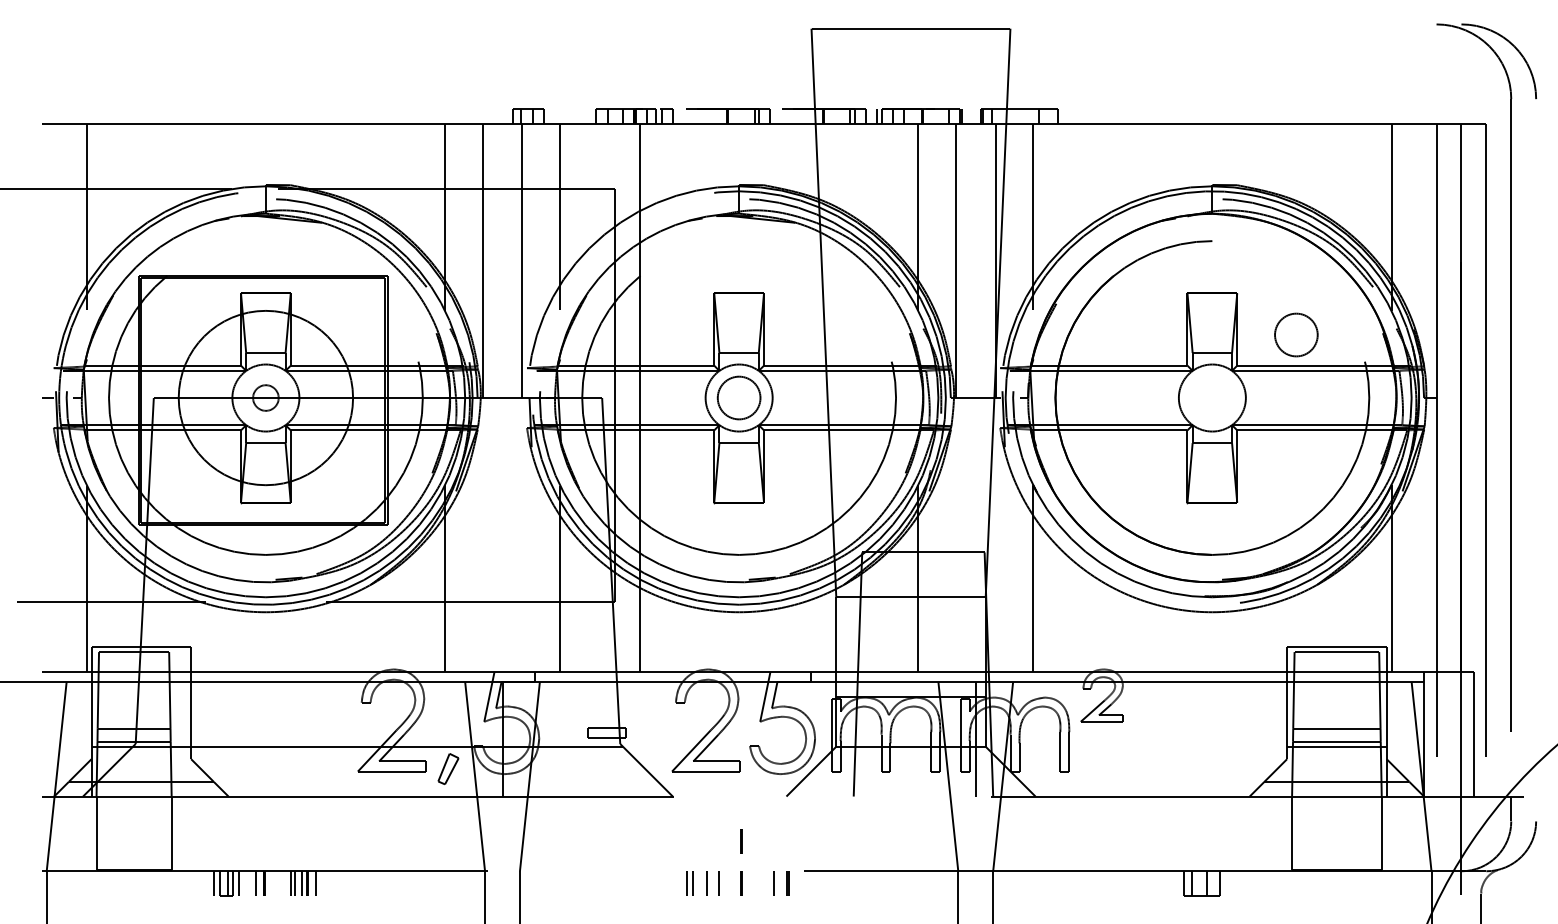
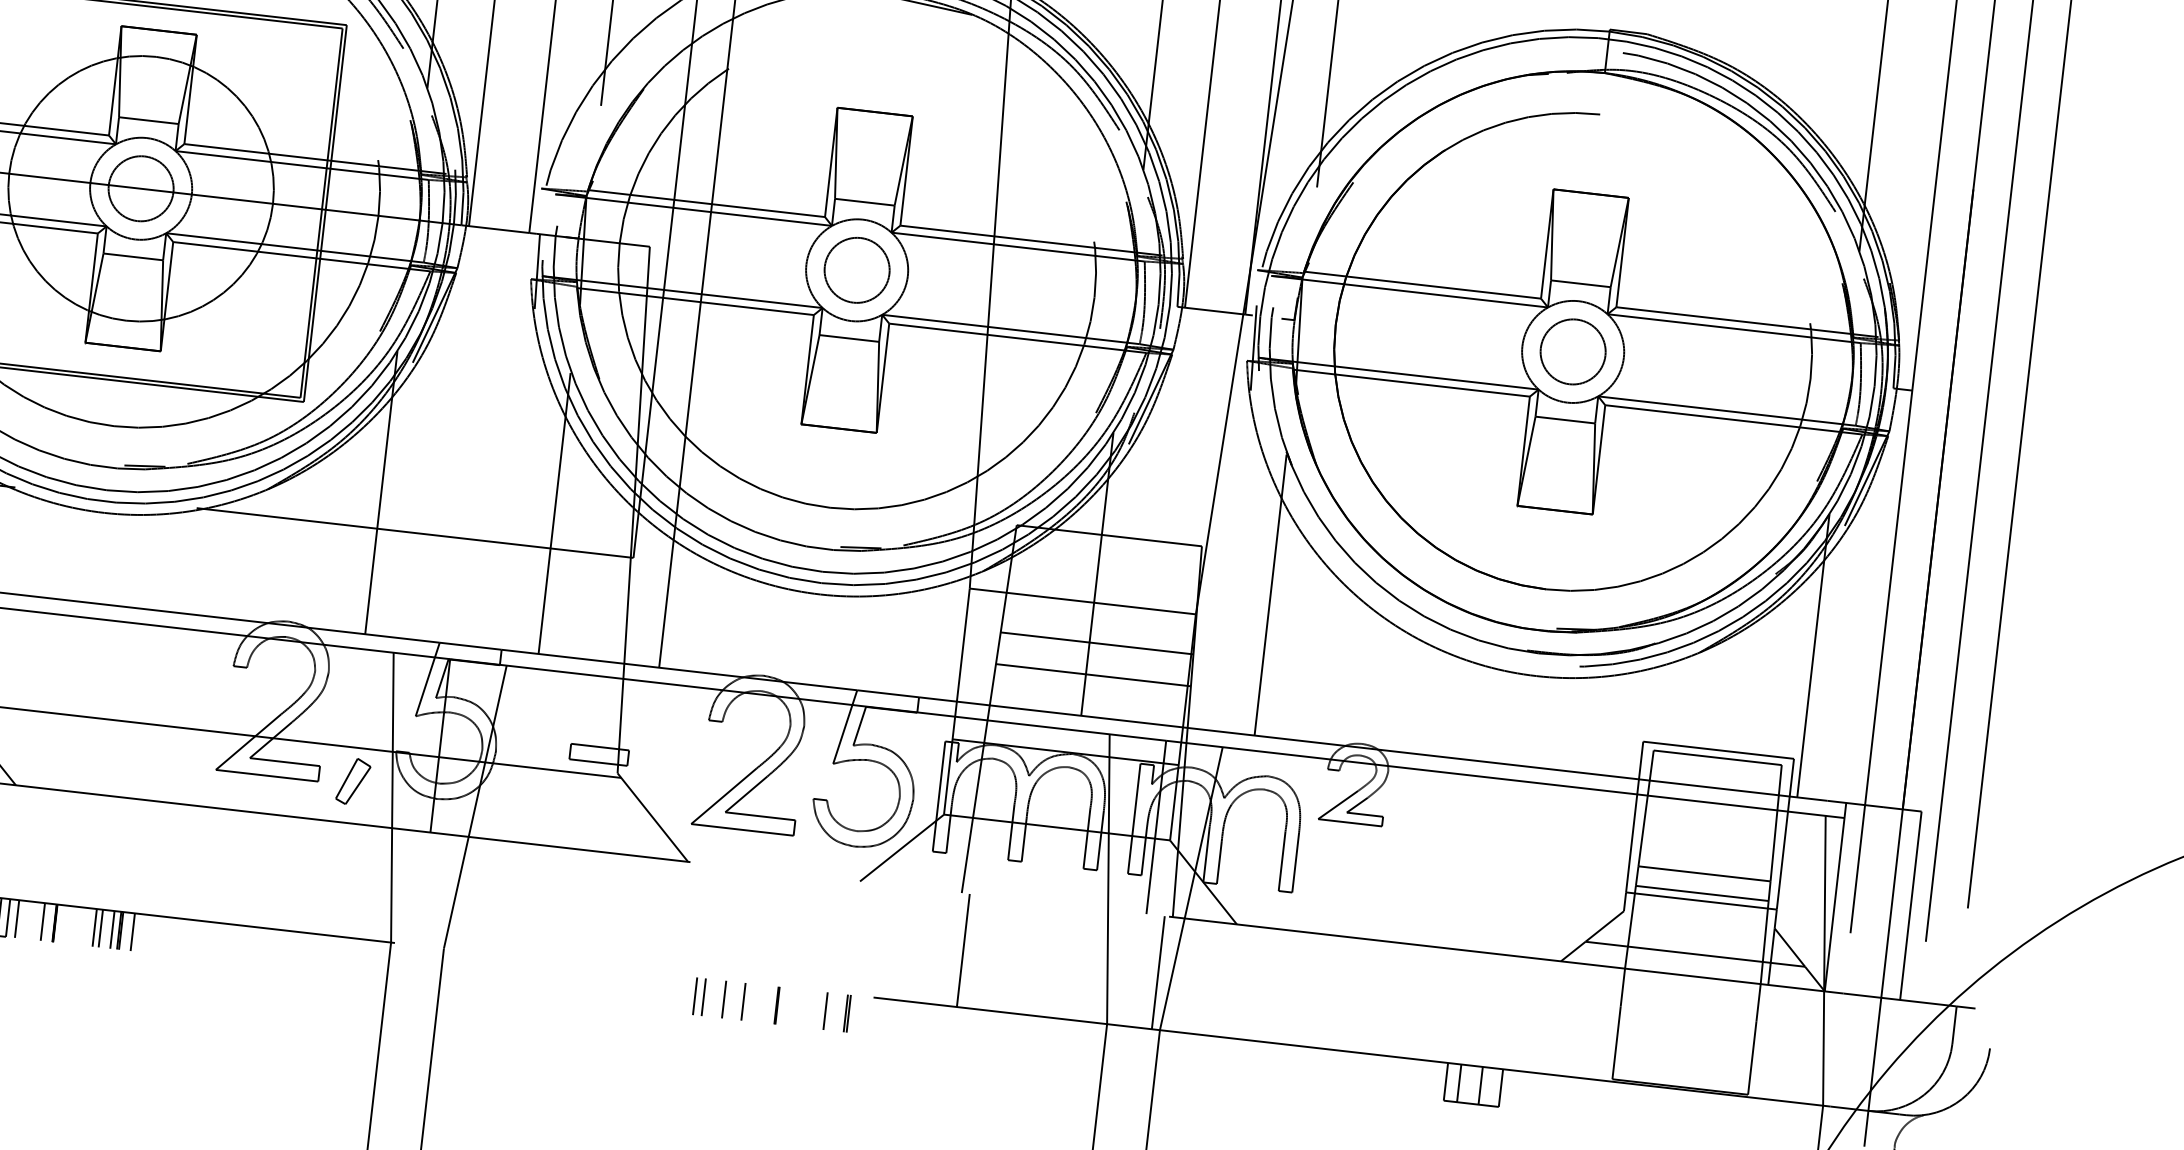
circle: (1296, 334) -> (1573, 351), moved
circle: (265, 397) -> (140, 187), size x1.67
line: (923, 623) -> (1097, 643), added
line: (923, 644) -> (1093, 675), added
line: (859, 833) -> (964, 949), added
line: (987, 833) -> (1157, 972), added
line: (741, 841) -> (784, 941), removed

